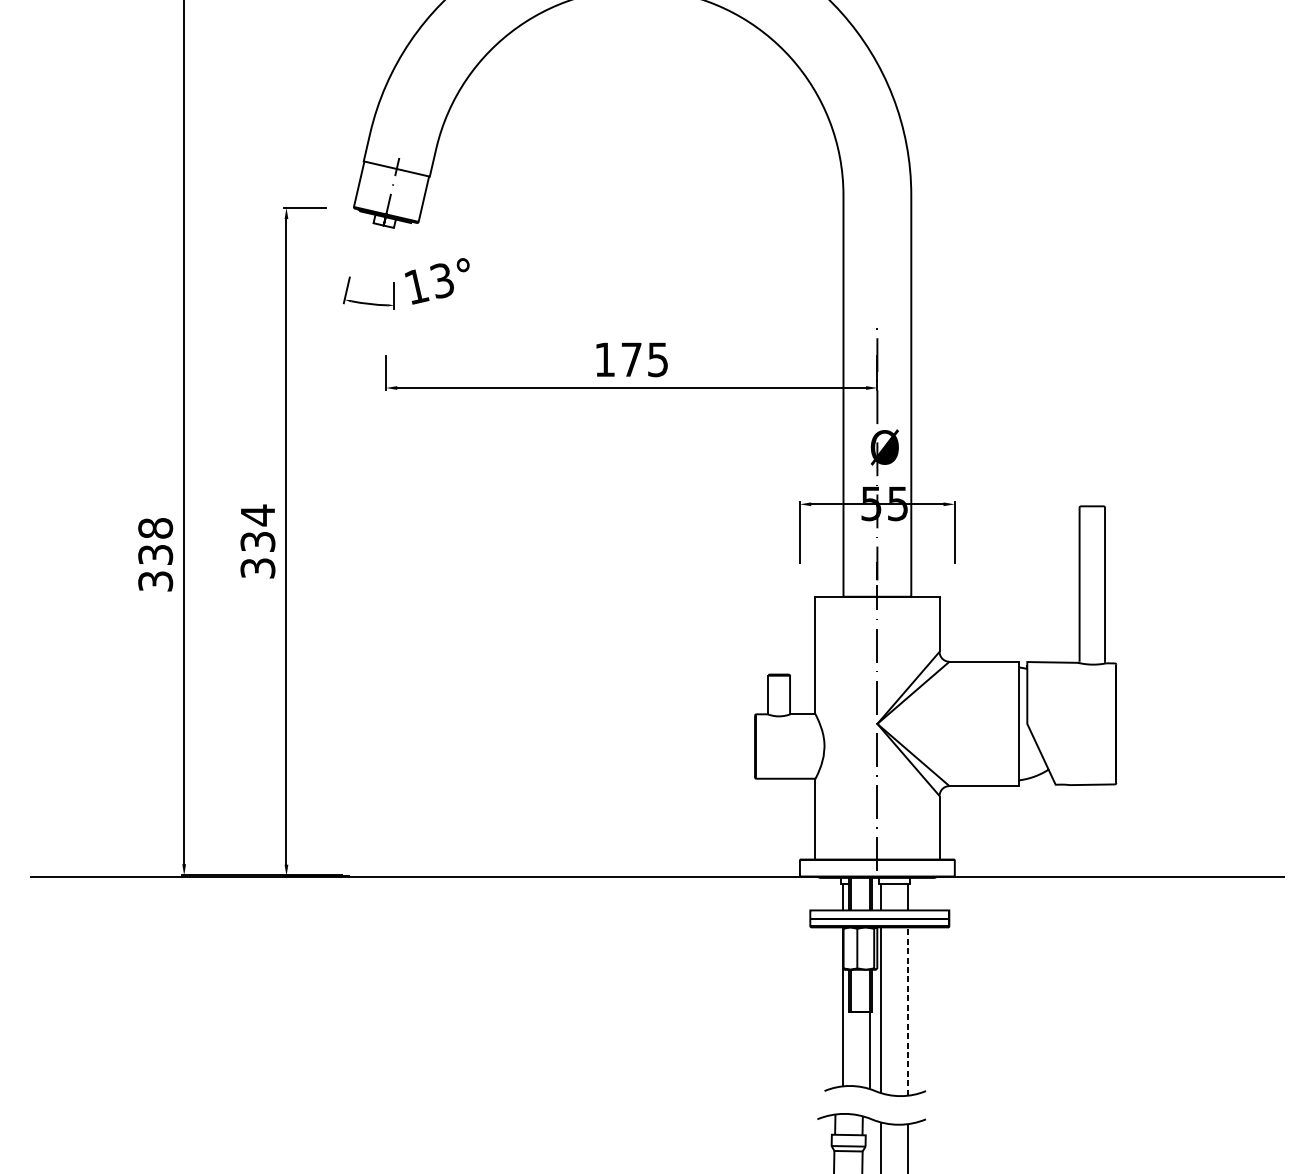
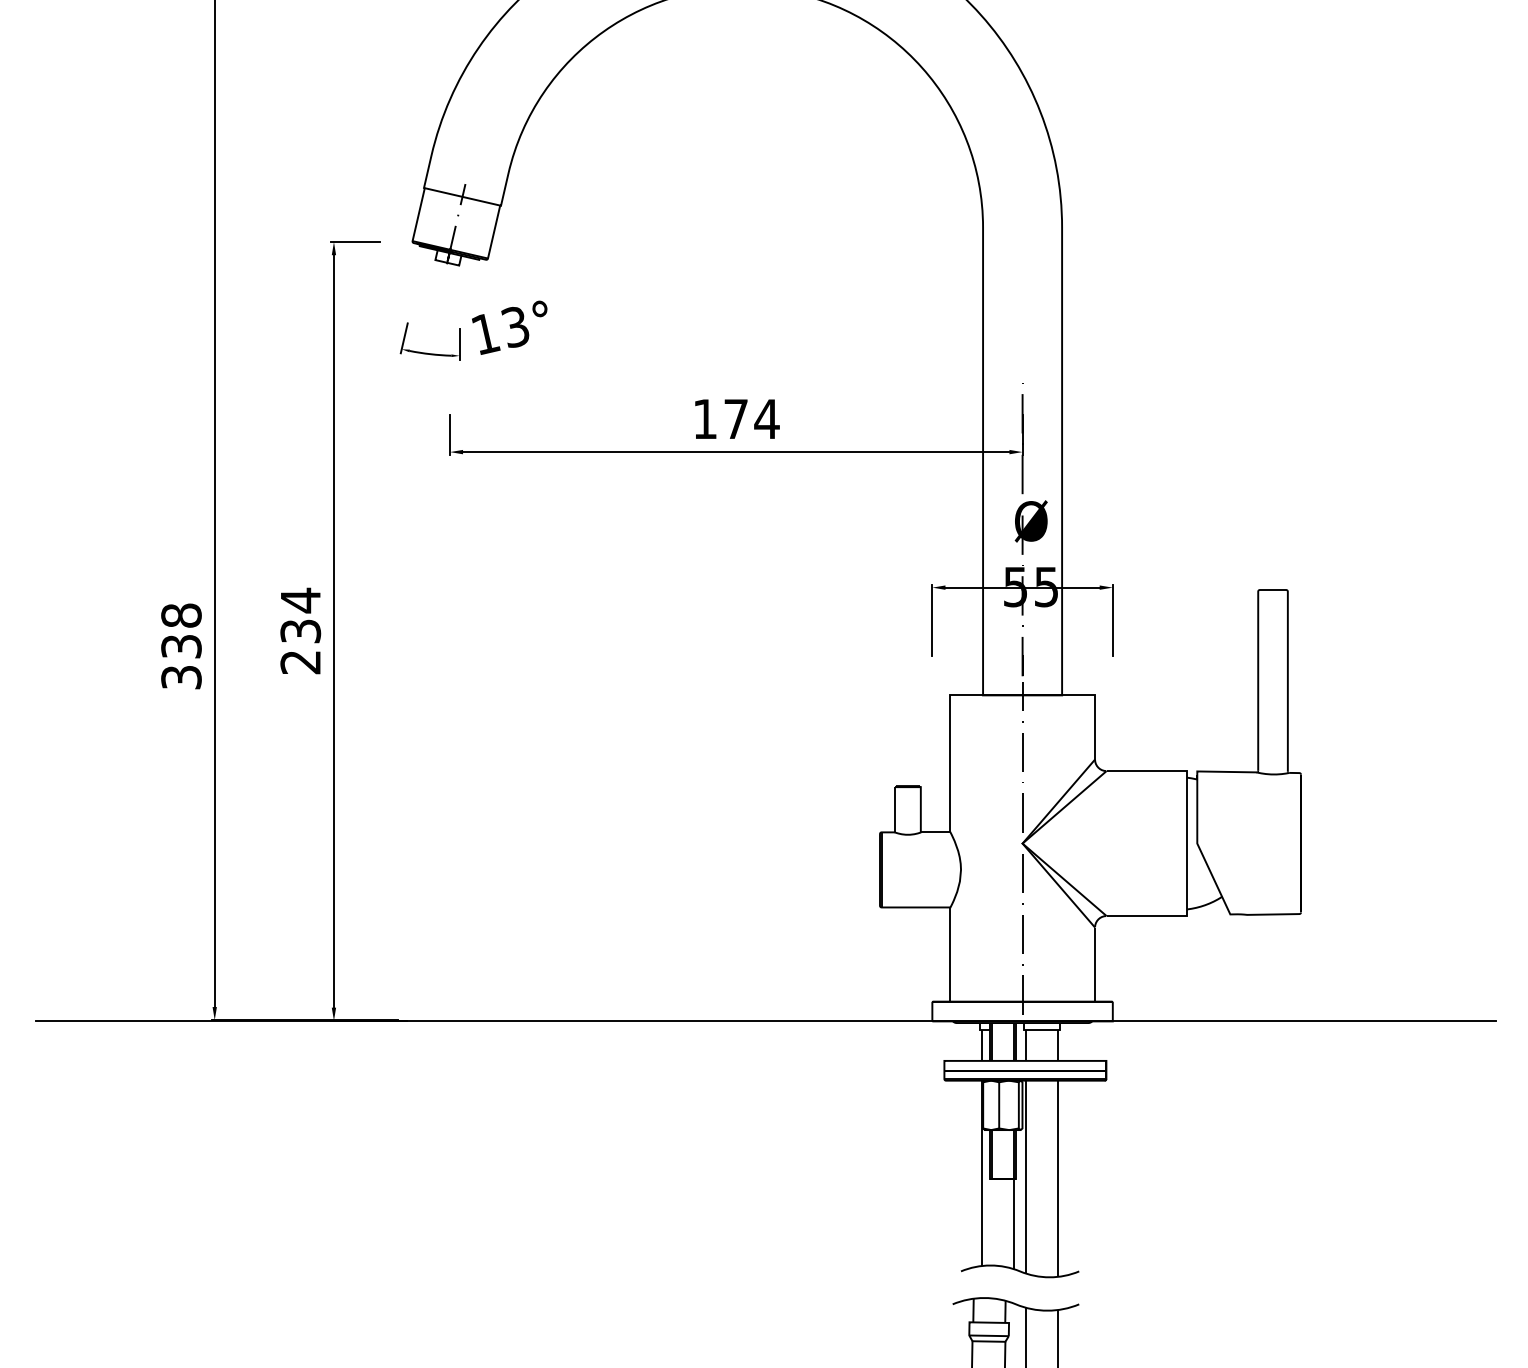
text: (657, 360) -> (766, 419), 175 -> 174
text: (257, 568) -> (300, 662), 334 -> 234
line: (908, 1011) -> (1058, 1178), dashed -> solid

